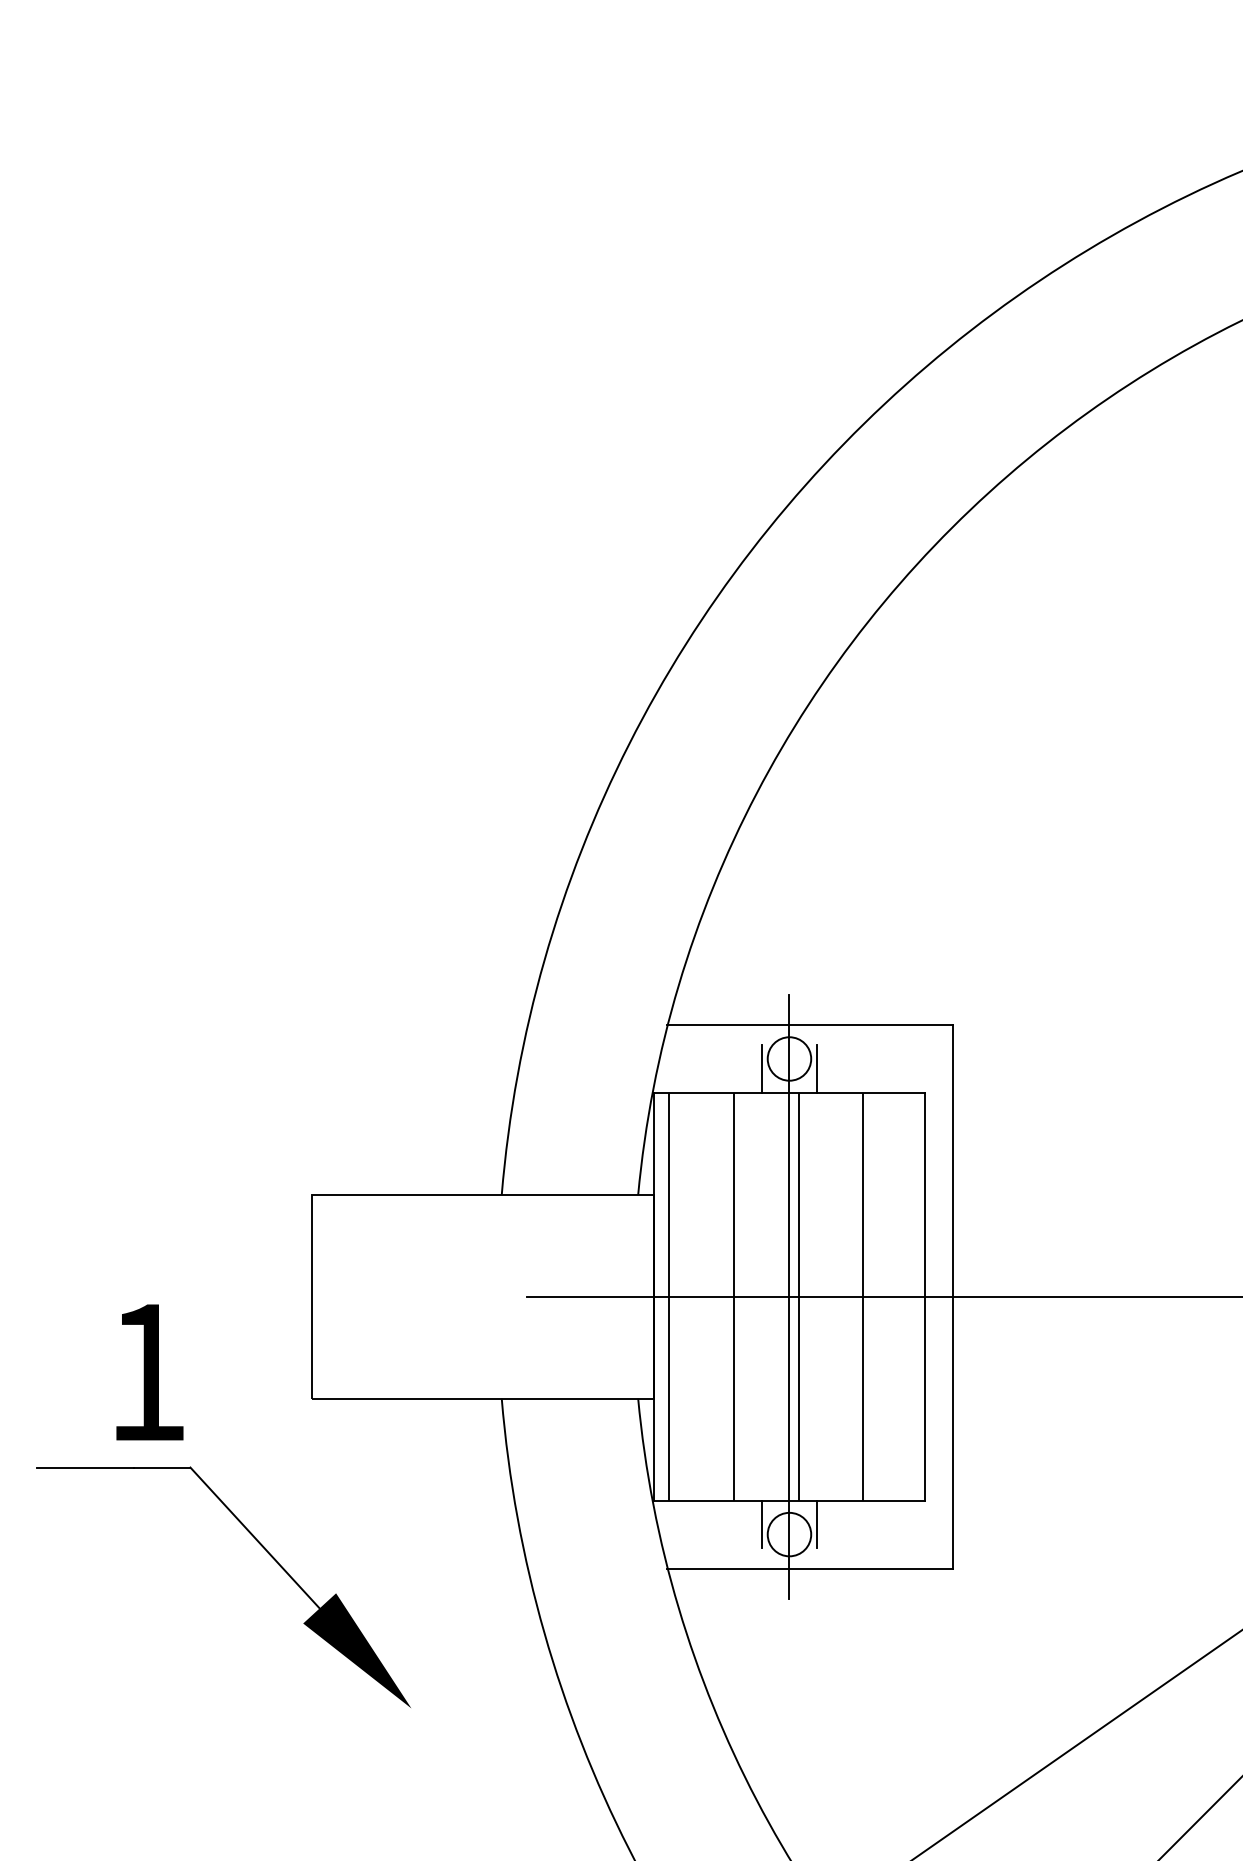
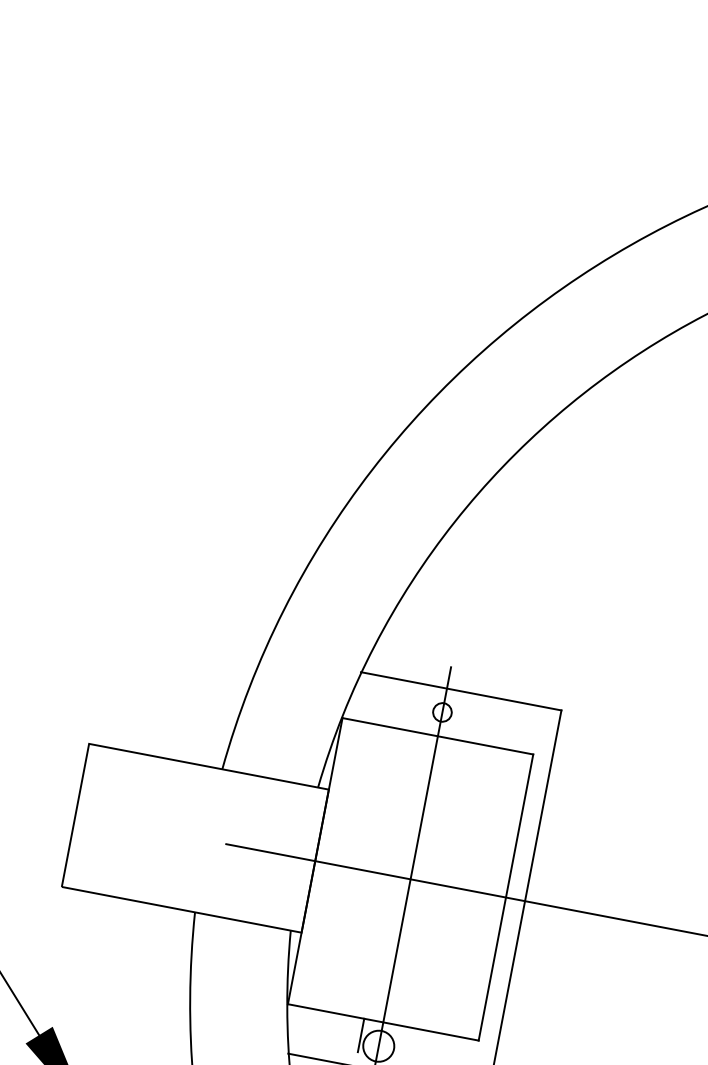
circle: (789, 1058) -> (442, 712), size x0.6
line: (762, 1068) -> (422, 715), removed
line: (816, 1068) -> (460, 722), removed
hatch: (766, 1296) -> (394, 876), removed
line: (816, 1524) -> (399, 1042), removed

